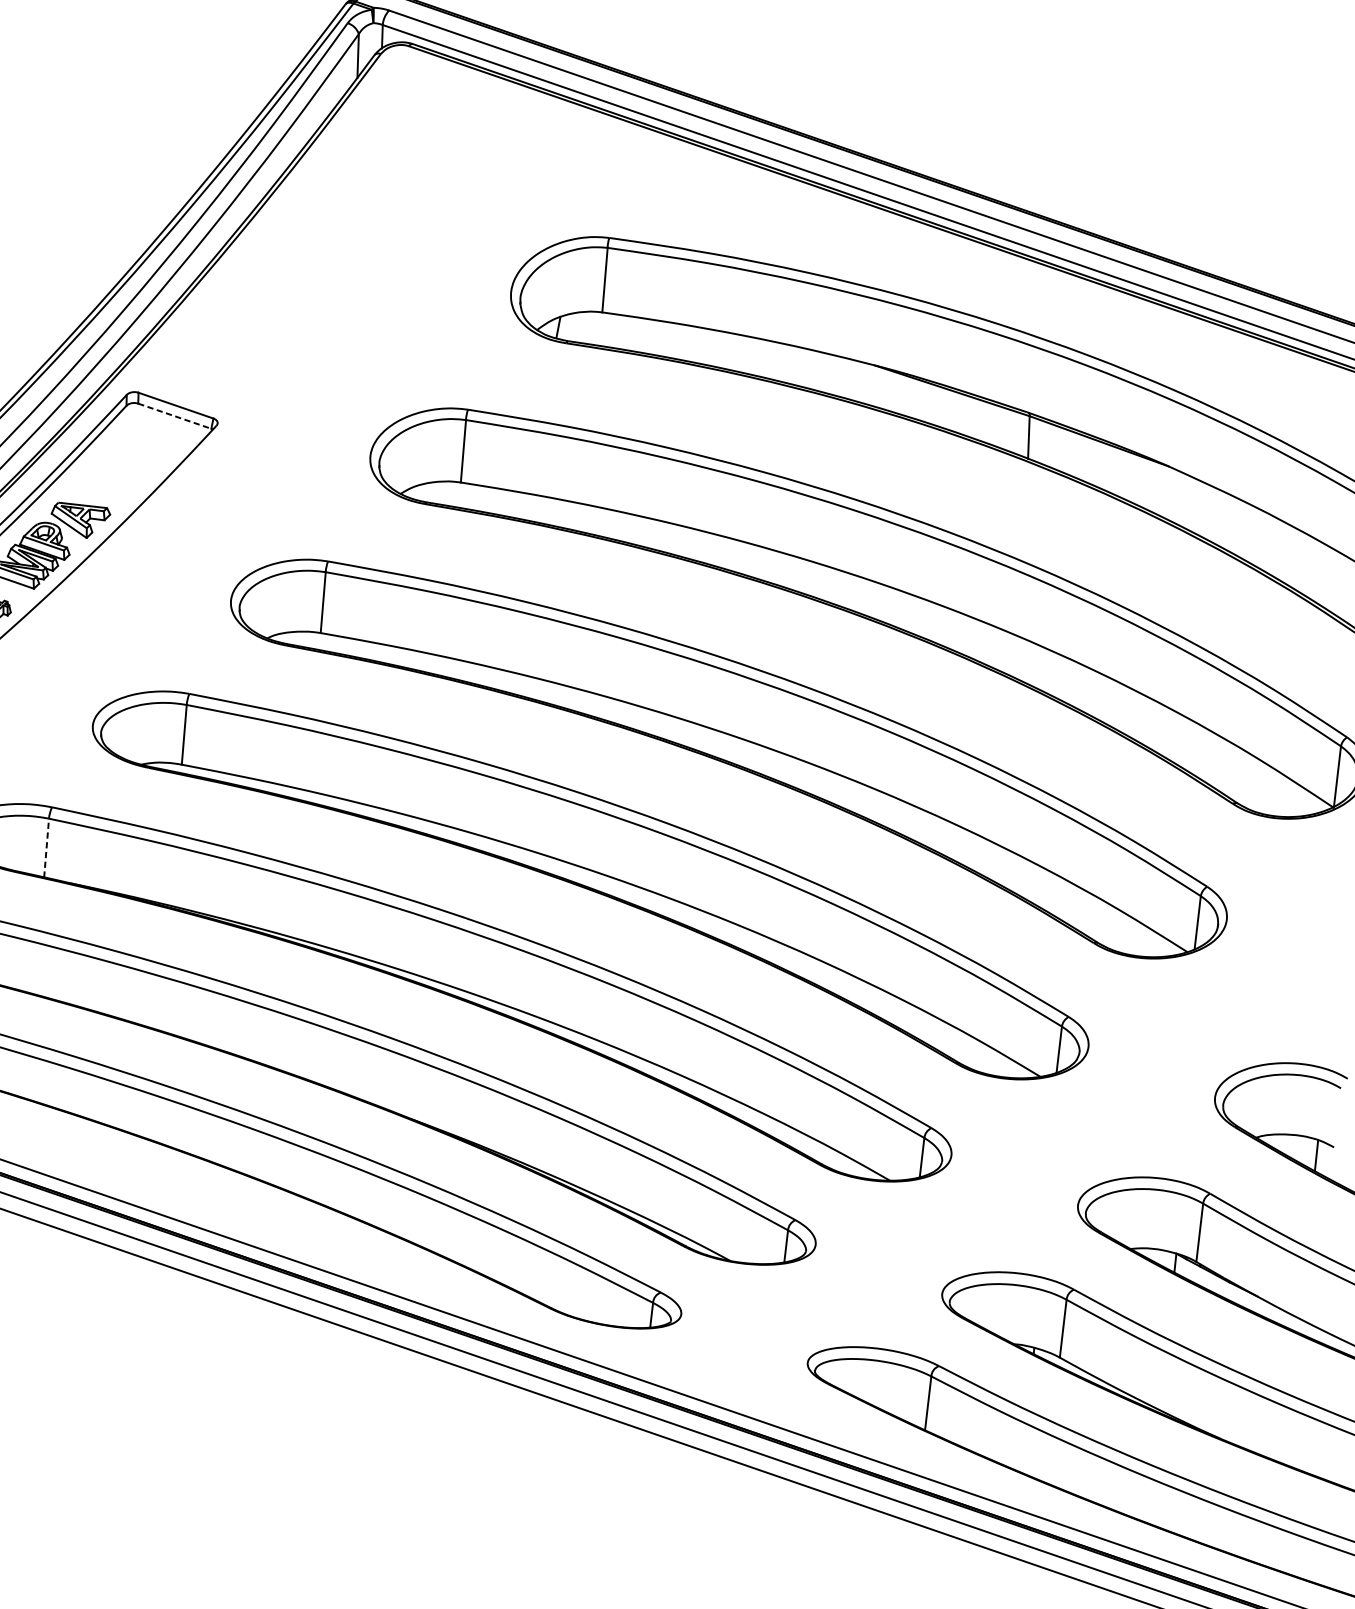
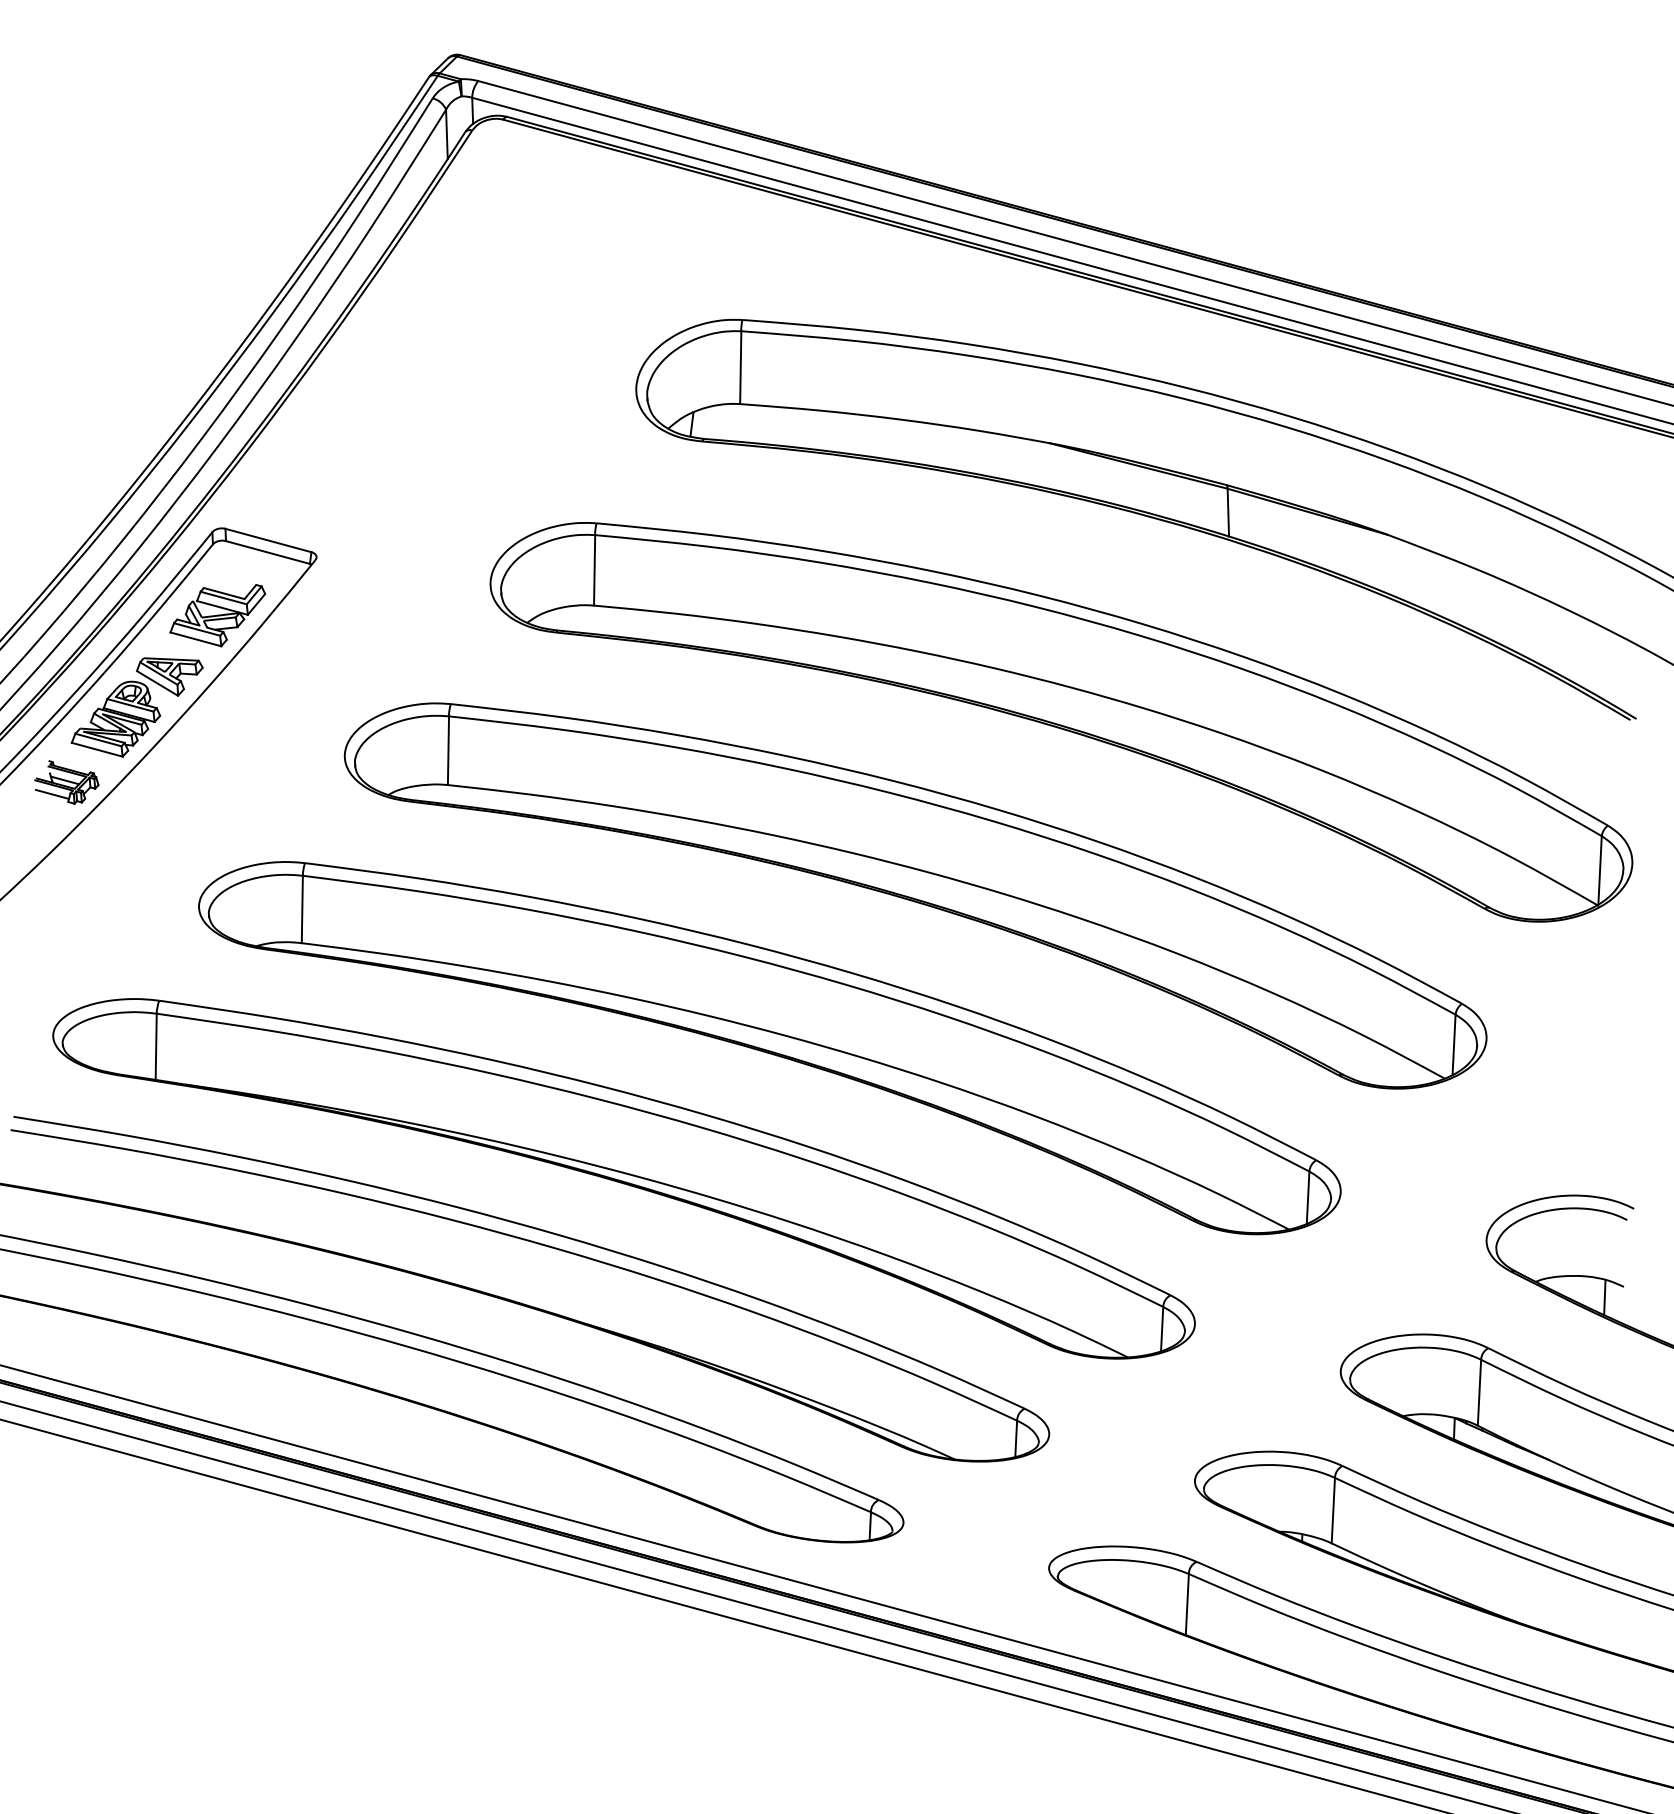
line: (175, 416) -> (268, 552), dashed -> solid
part: (126, 469) -> (217, 615), added
line: (46, 847) -> (156, 1046), dashed -> solid

